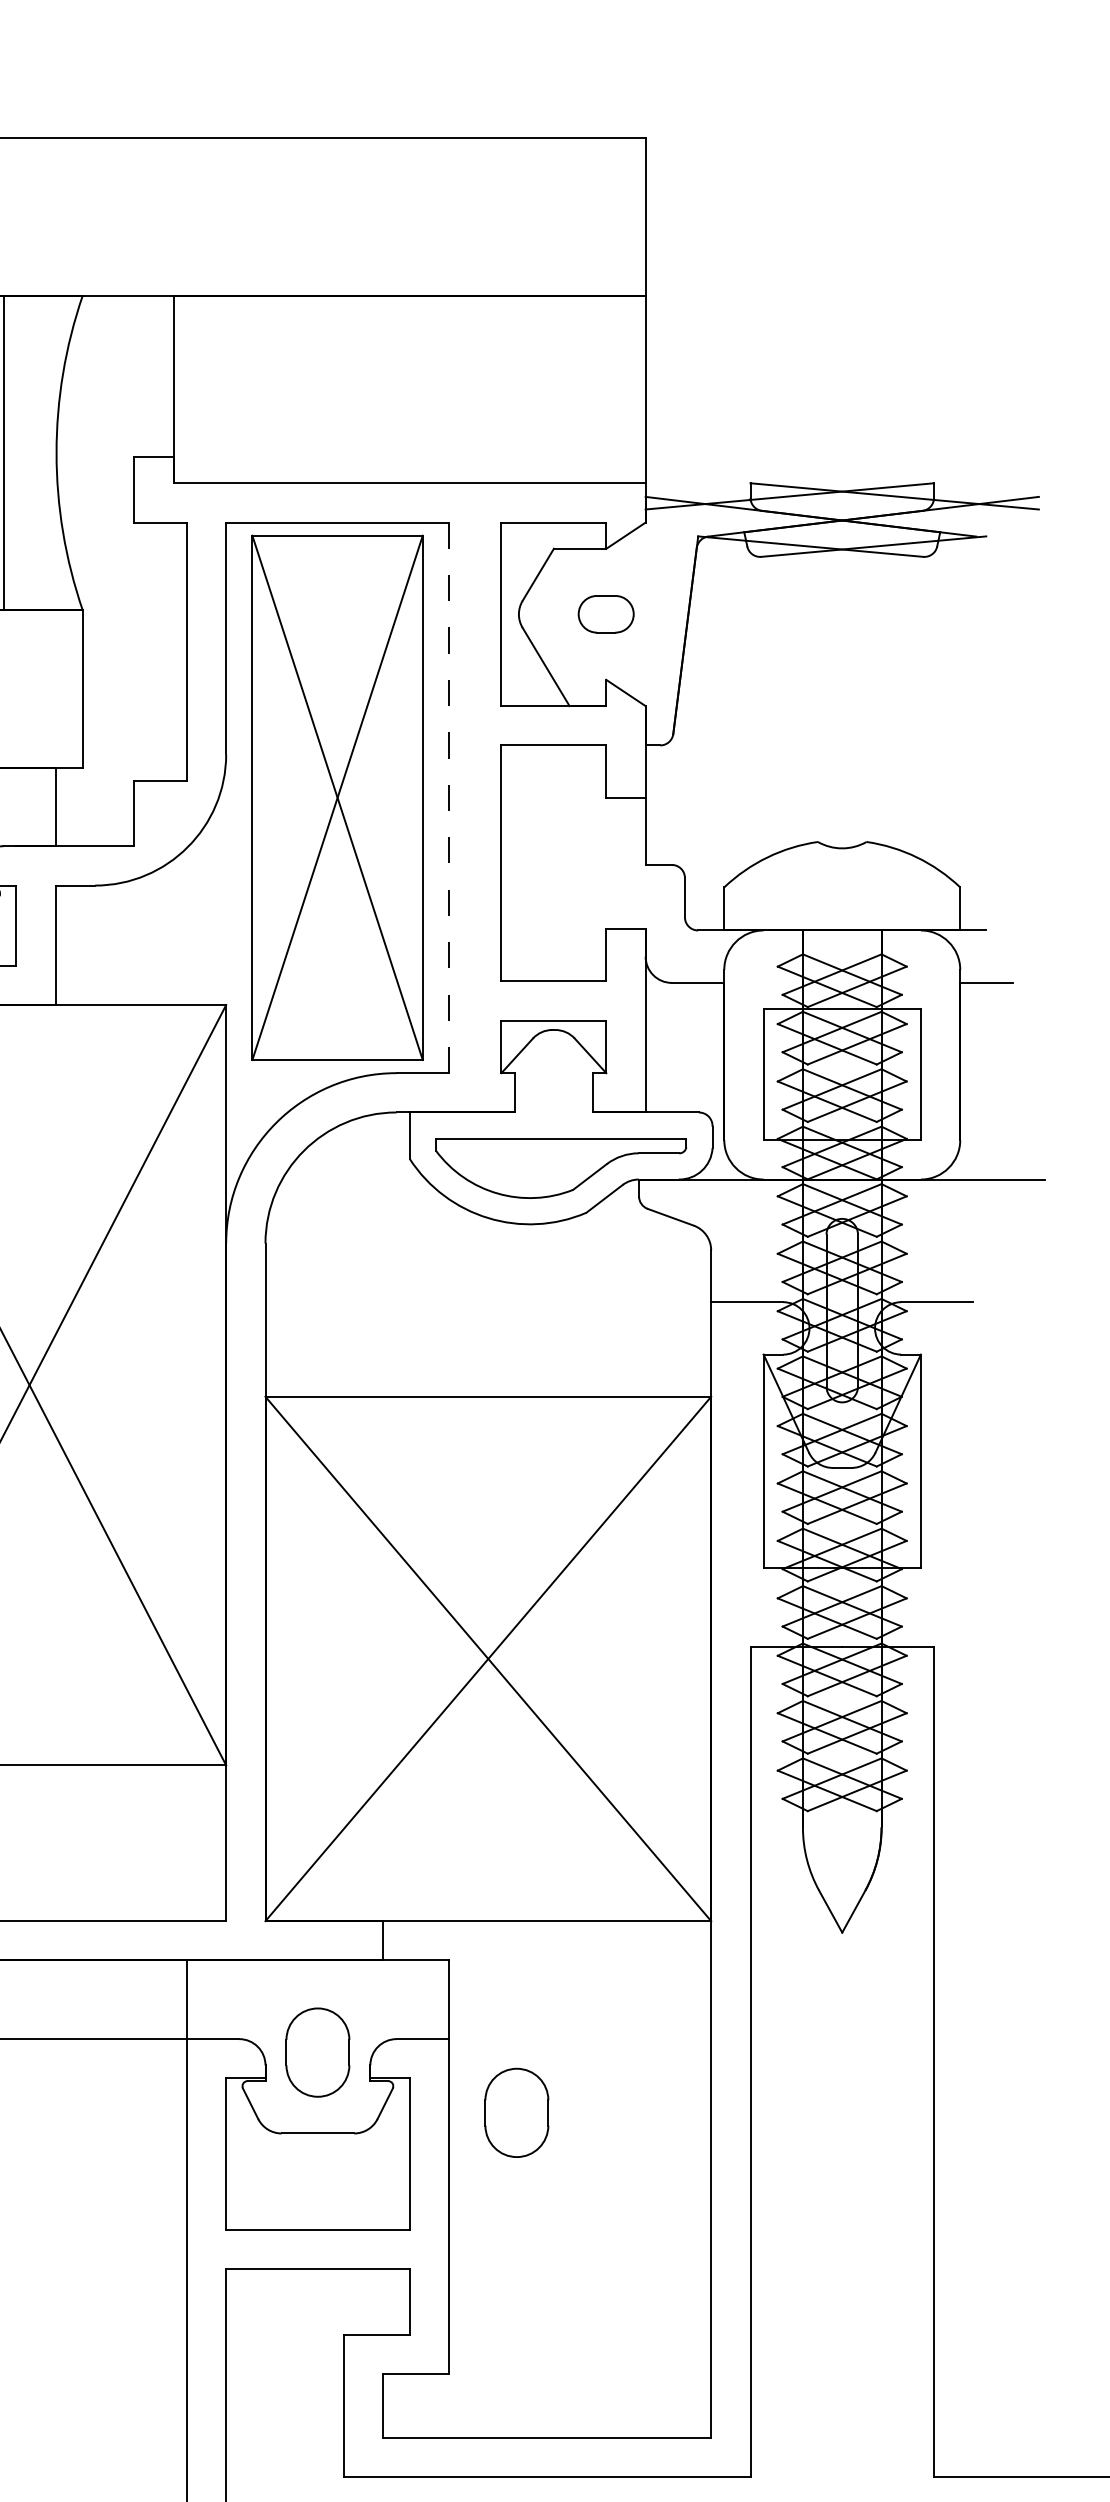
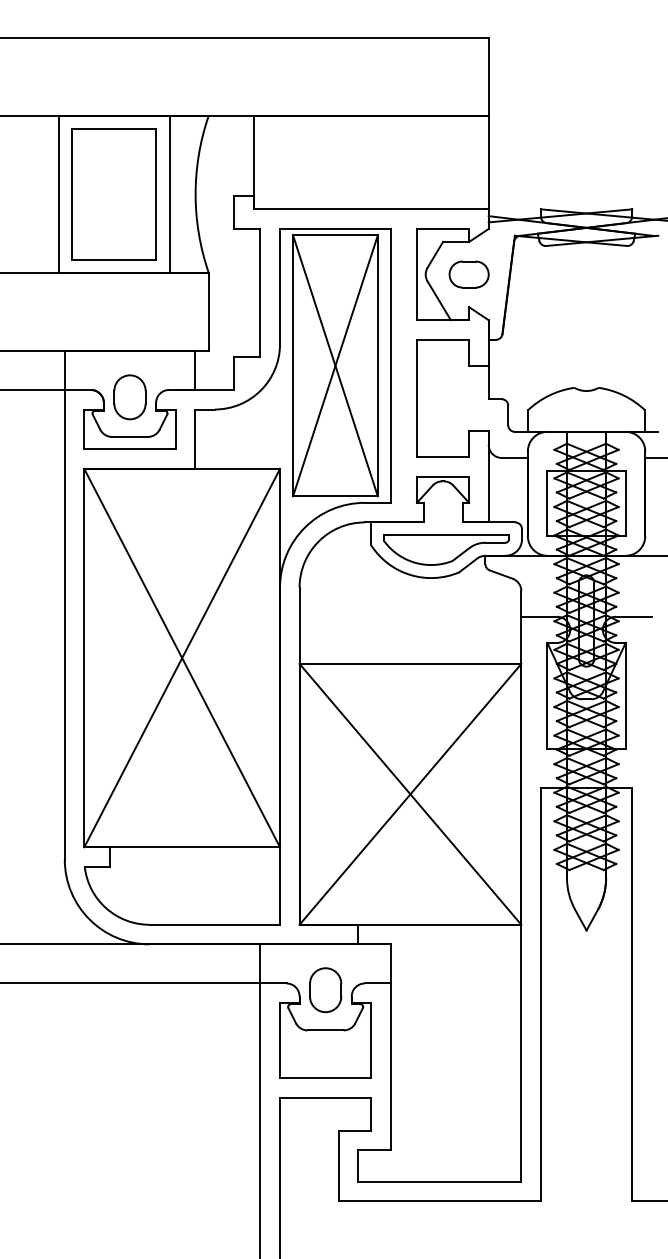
part: (604, 614) -> (468, 274), size x1.43
line: (448, 797) -> (390, 365), dashed -> solid
part: (516, 2113) -> (424, 1020), removed

